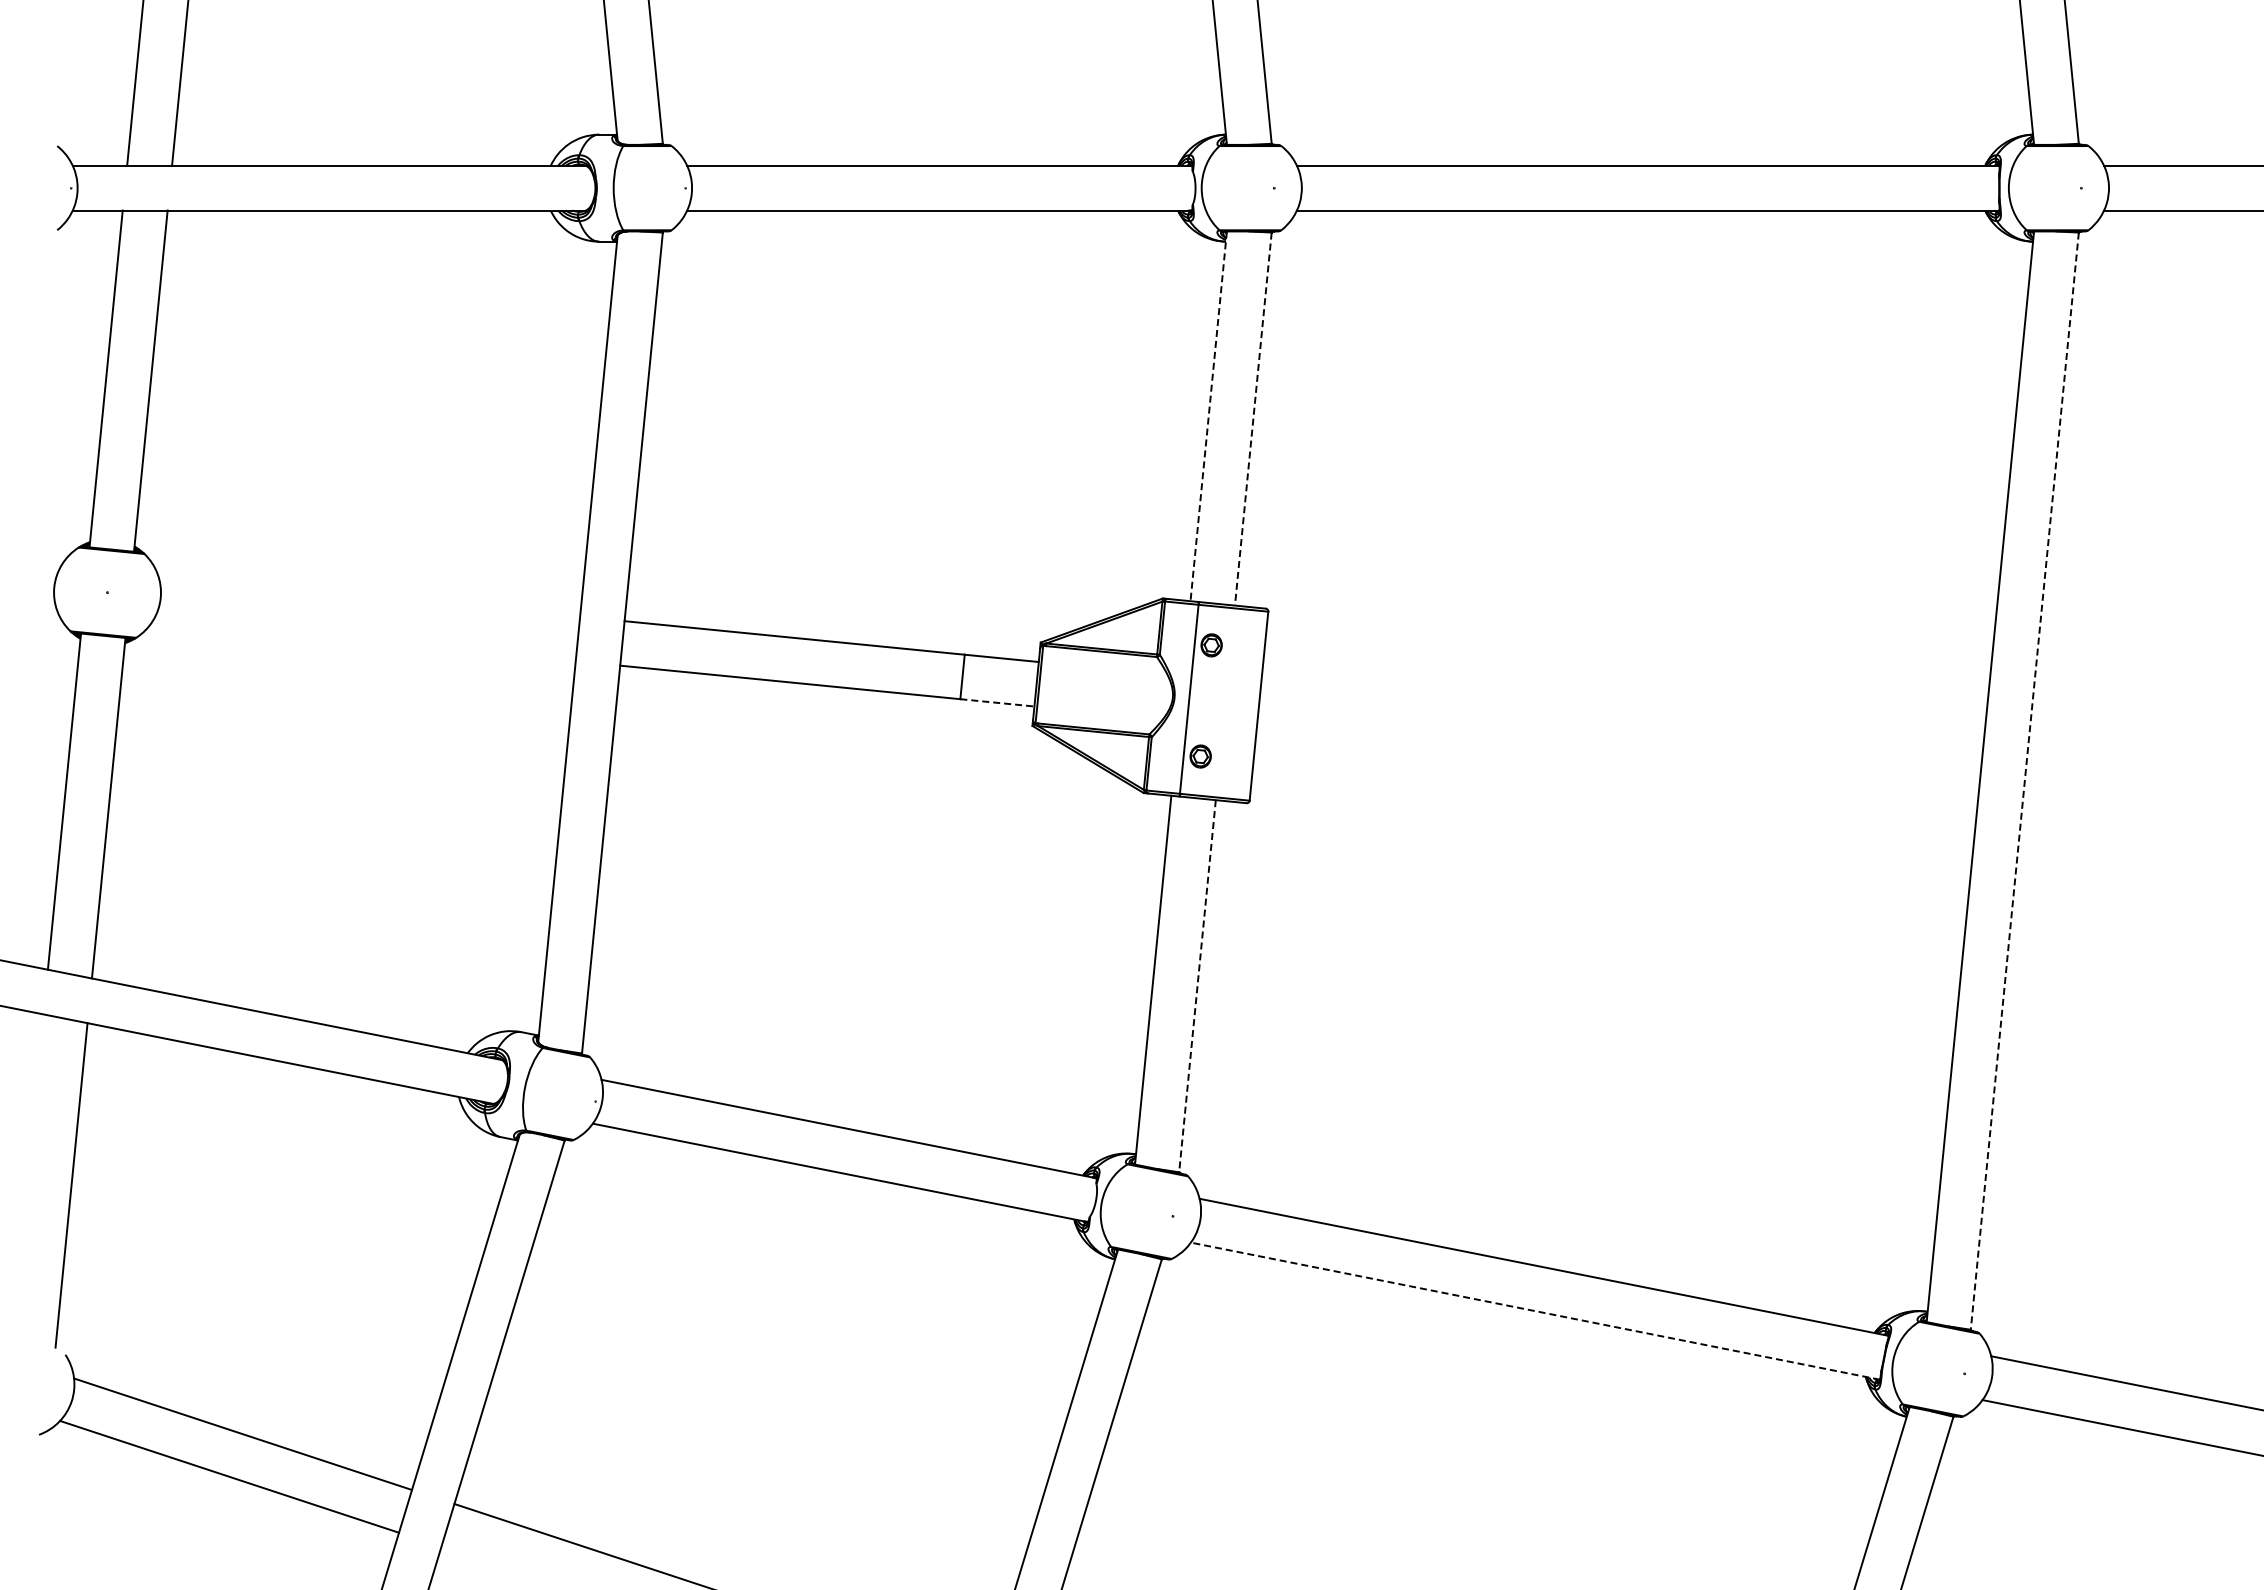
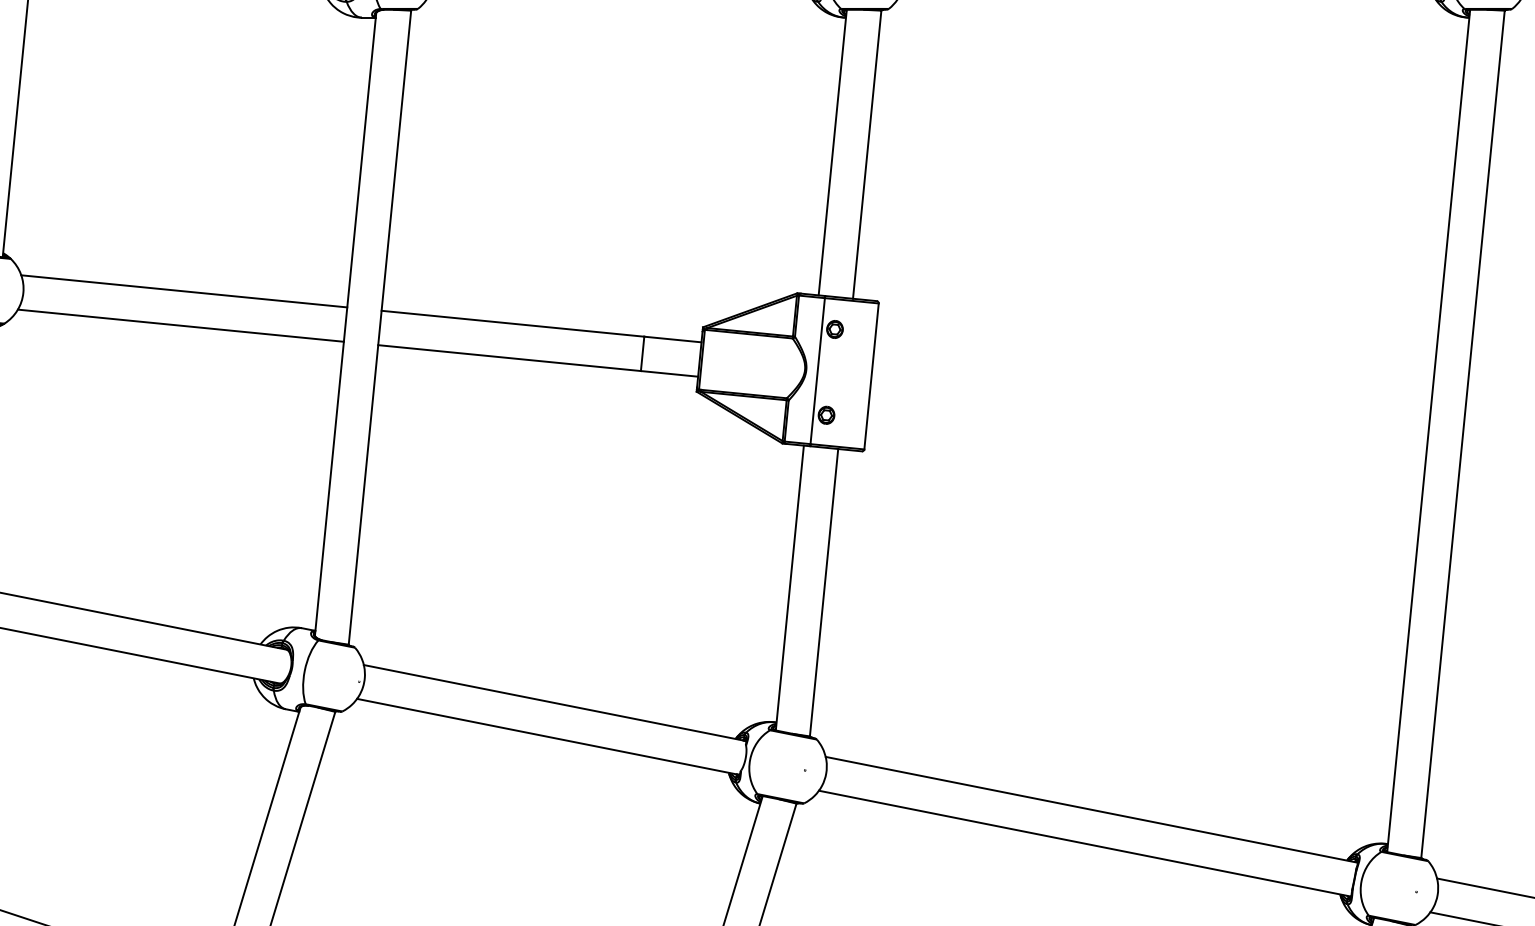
line: (1208, 416) -> (832, 152), dashed -> solid
line: (1253, 419) -> (867, 155), dashed -> solid
line: (369, 595) -> (184, 290), added
line: (364, 640) -> (180, 325), added
line: (997, 702) -> (669, 373), dashed -> solid
line: (2024, 781) -> (1462, 434), dashed -> solid
line: (1197, 986) -> (824, 592), dashed -> solid
line: (1534, 1311) -> (1084, 843), dashed -> solid

